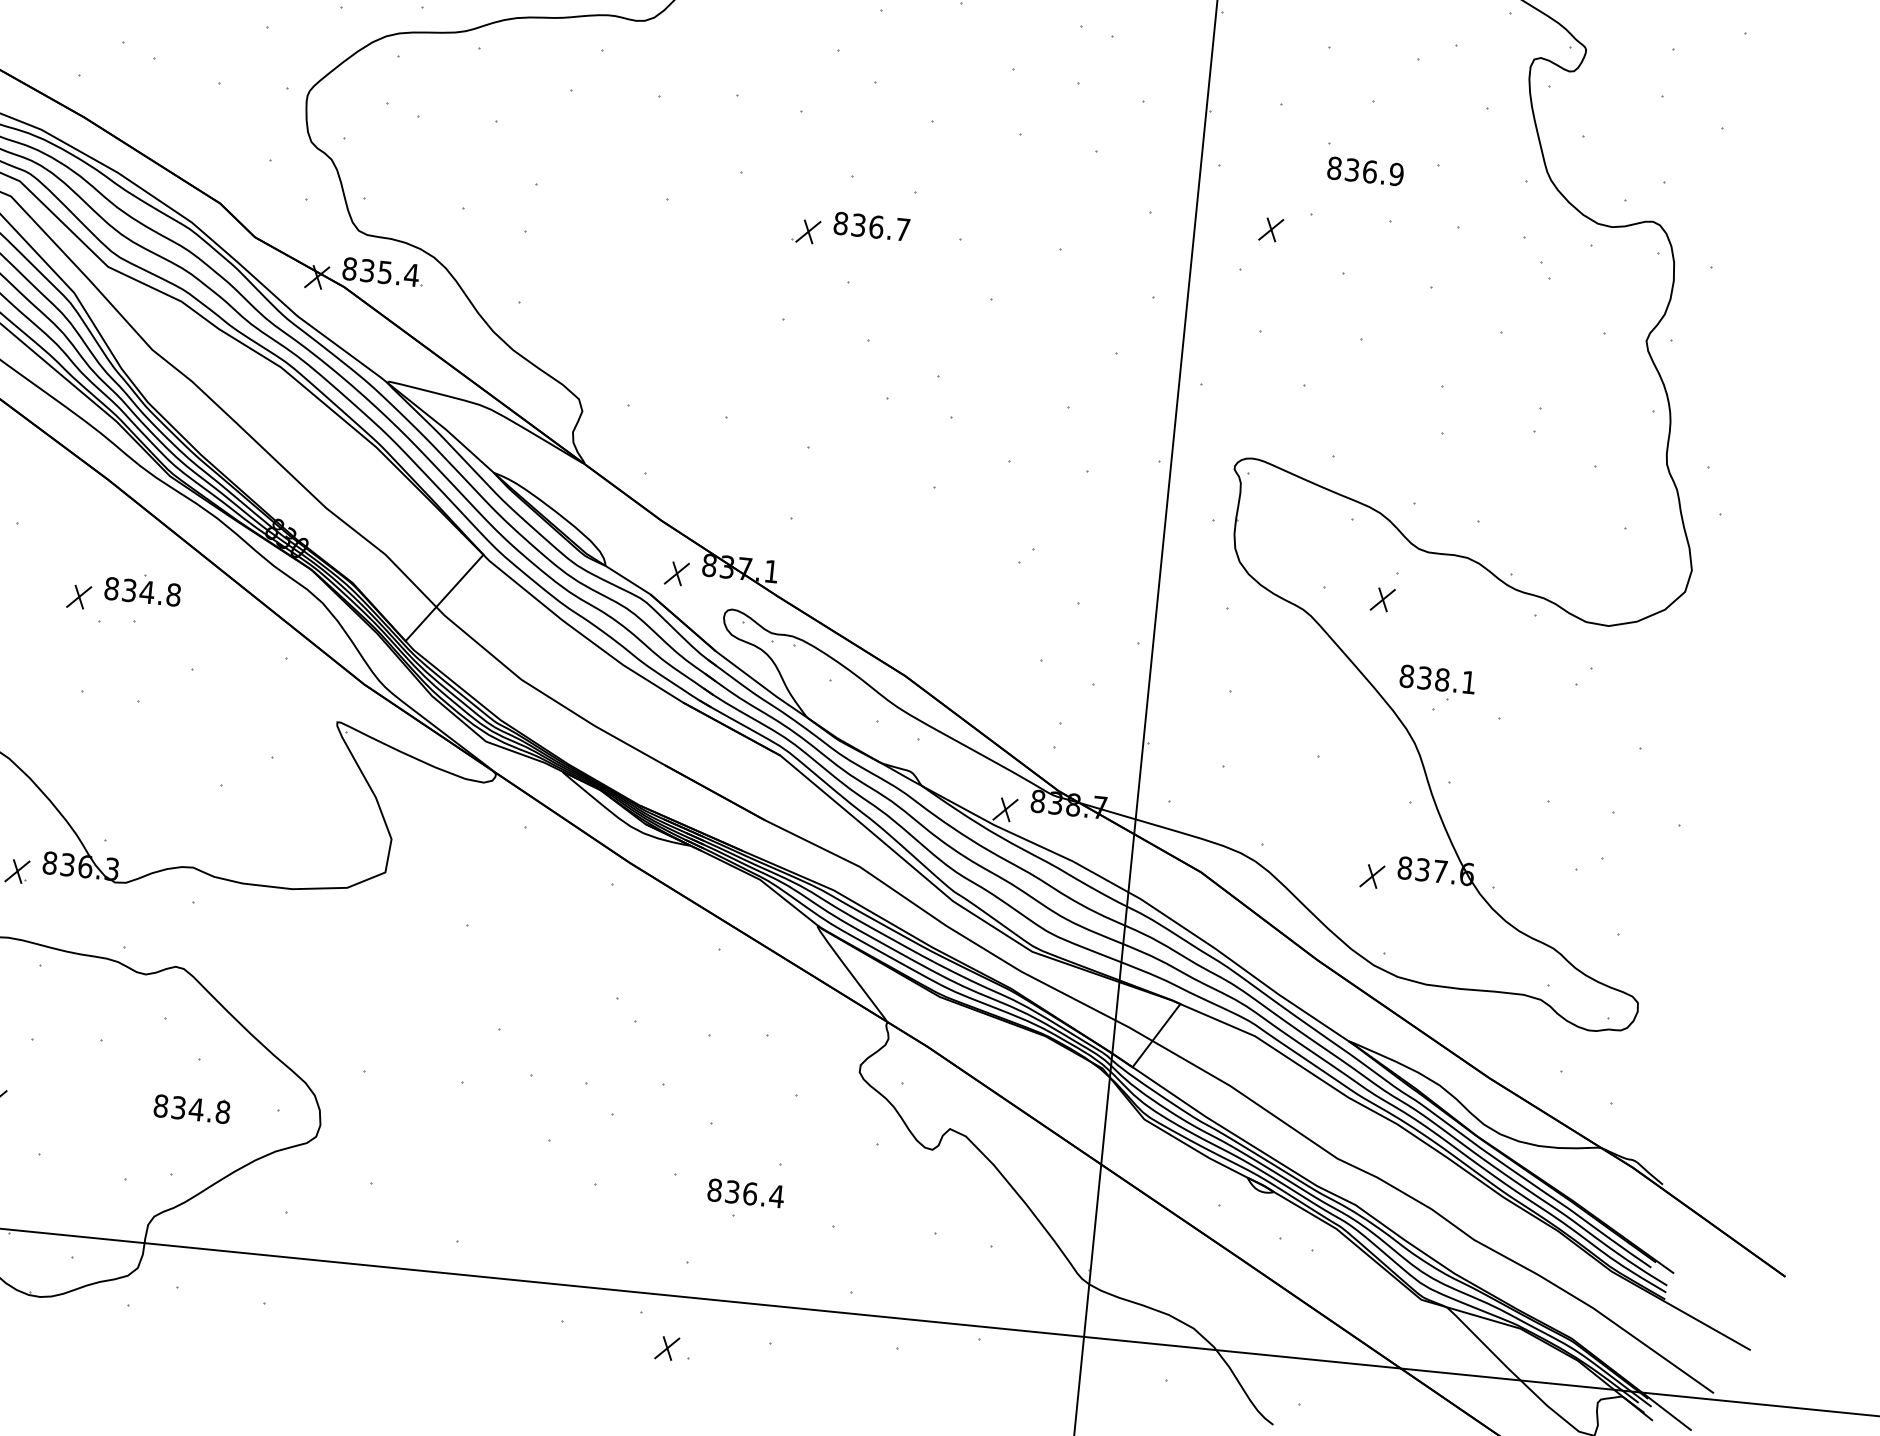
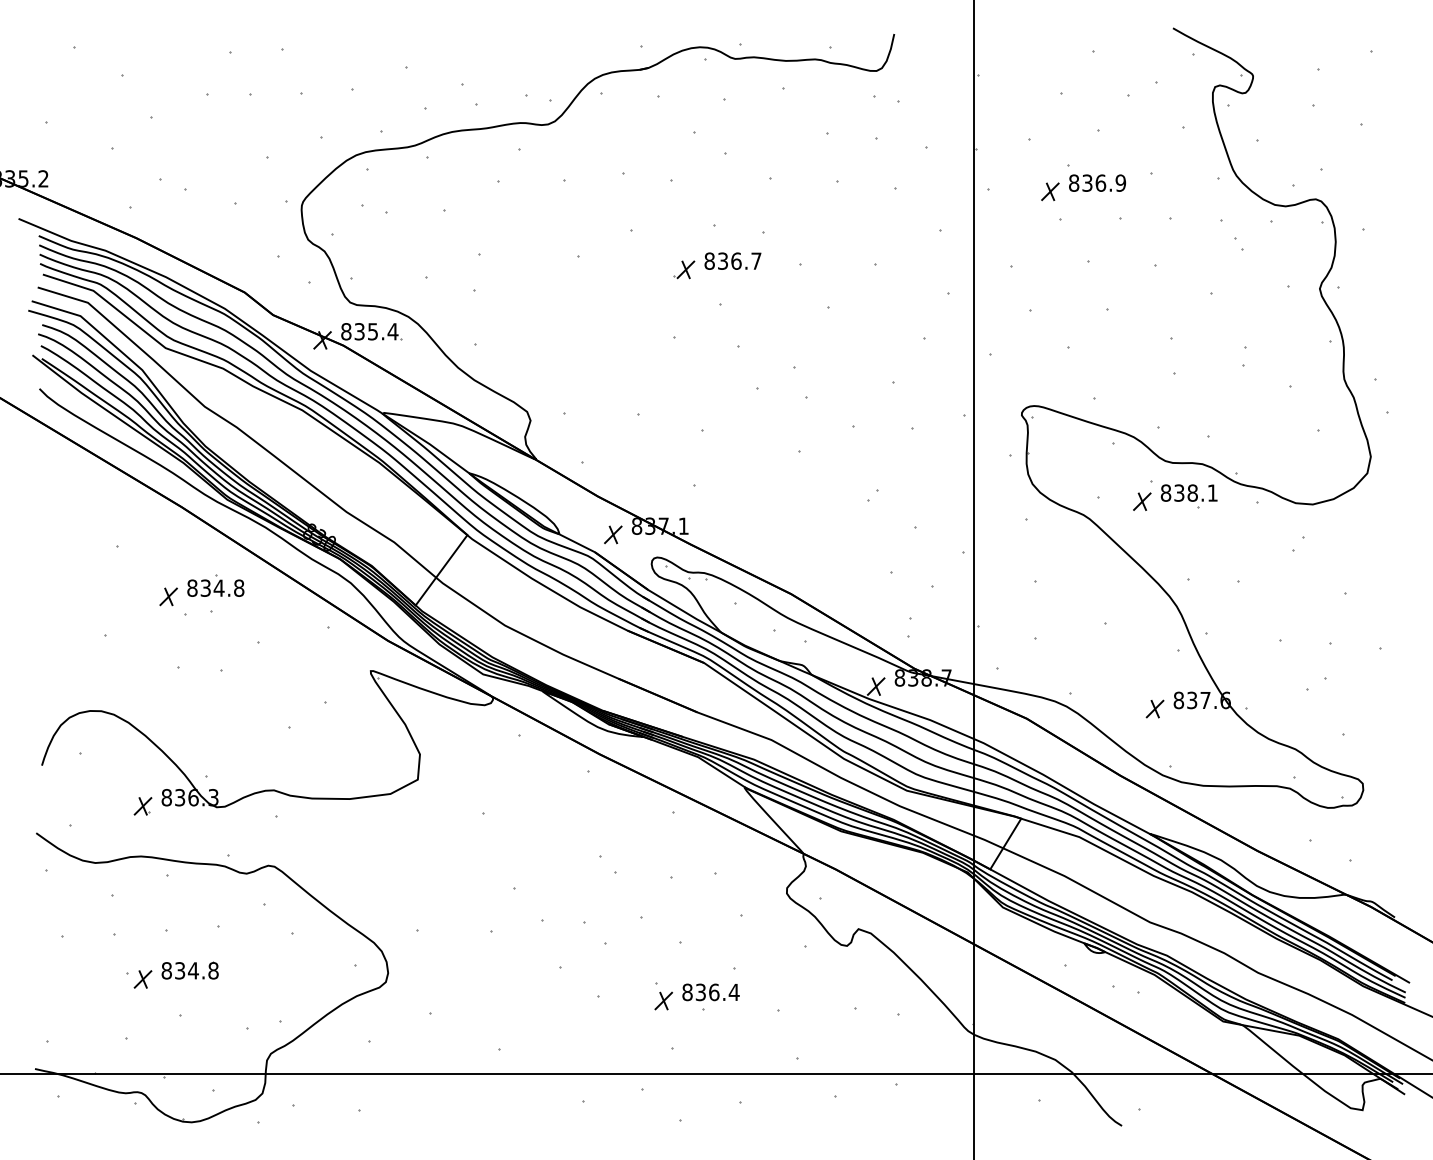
part: (1271, 229) -> (1050, 191), moved
part: (1437, 683) -> (1189, 496), moved
part: (191, 1108) -> (189, 970), moved
part: (666, 1347) -> (663, 1000), moved

